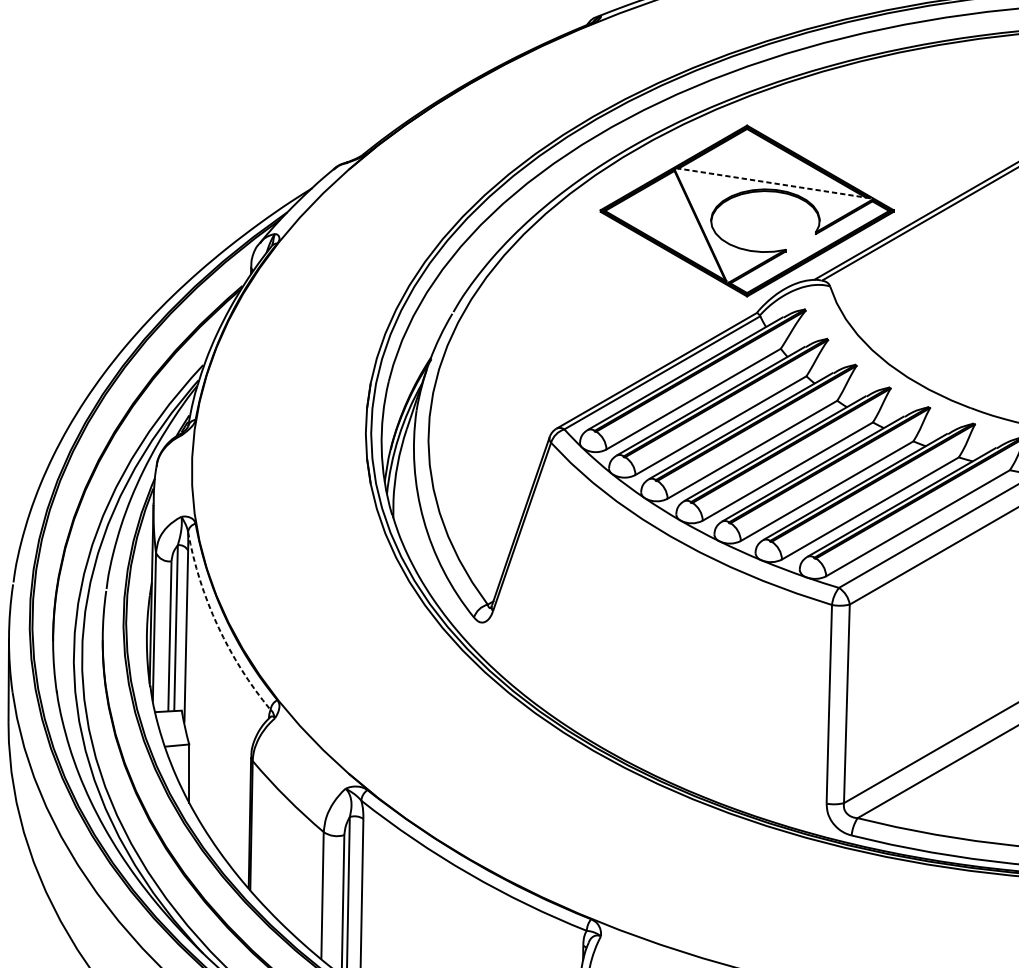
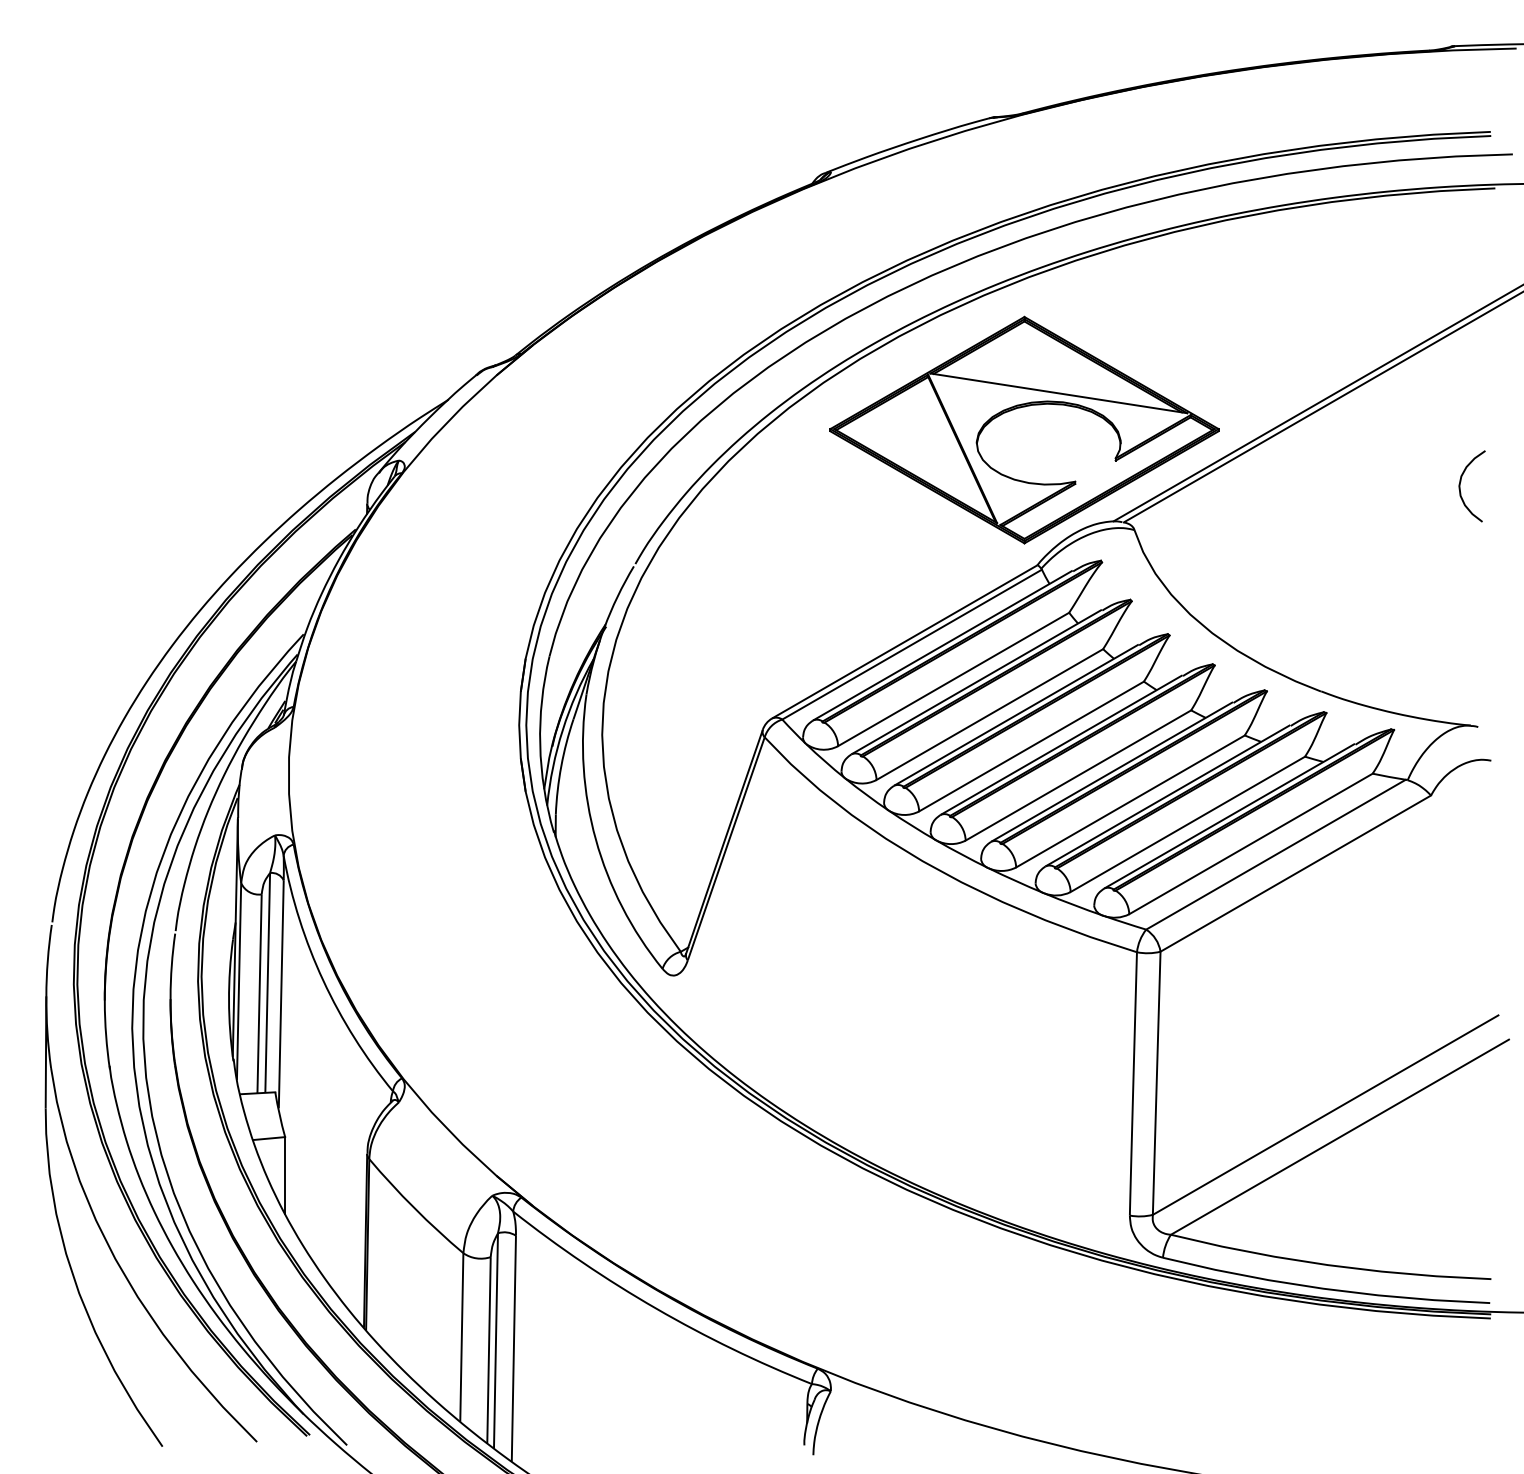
line: (772, 183) -> (1058, 393), dashed -> solid
arc: (218, 626) -> (323, 980), dashed -> solid

